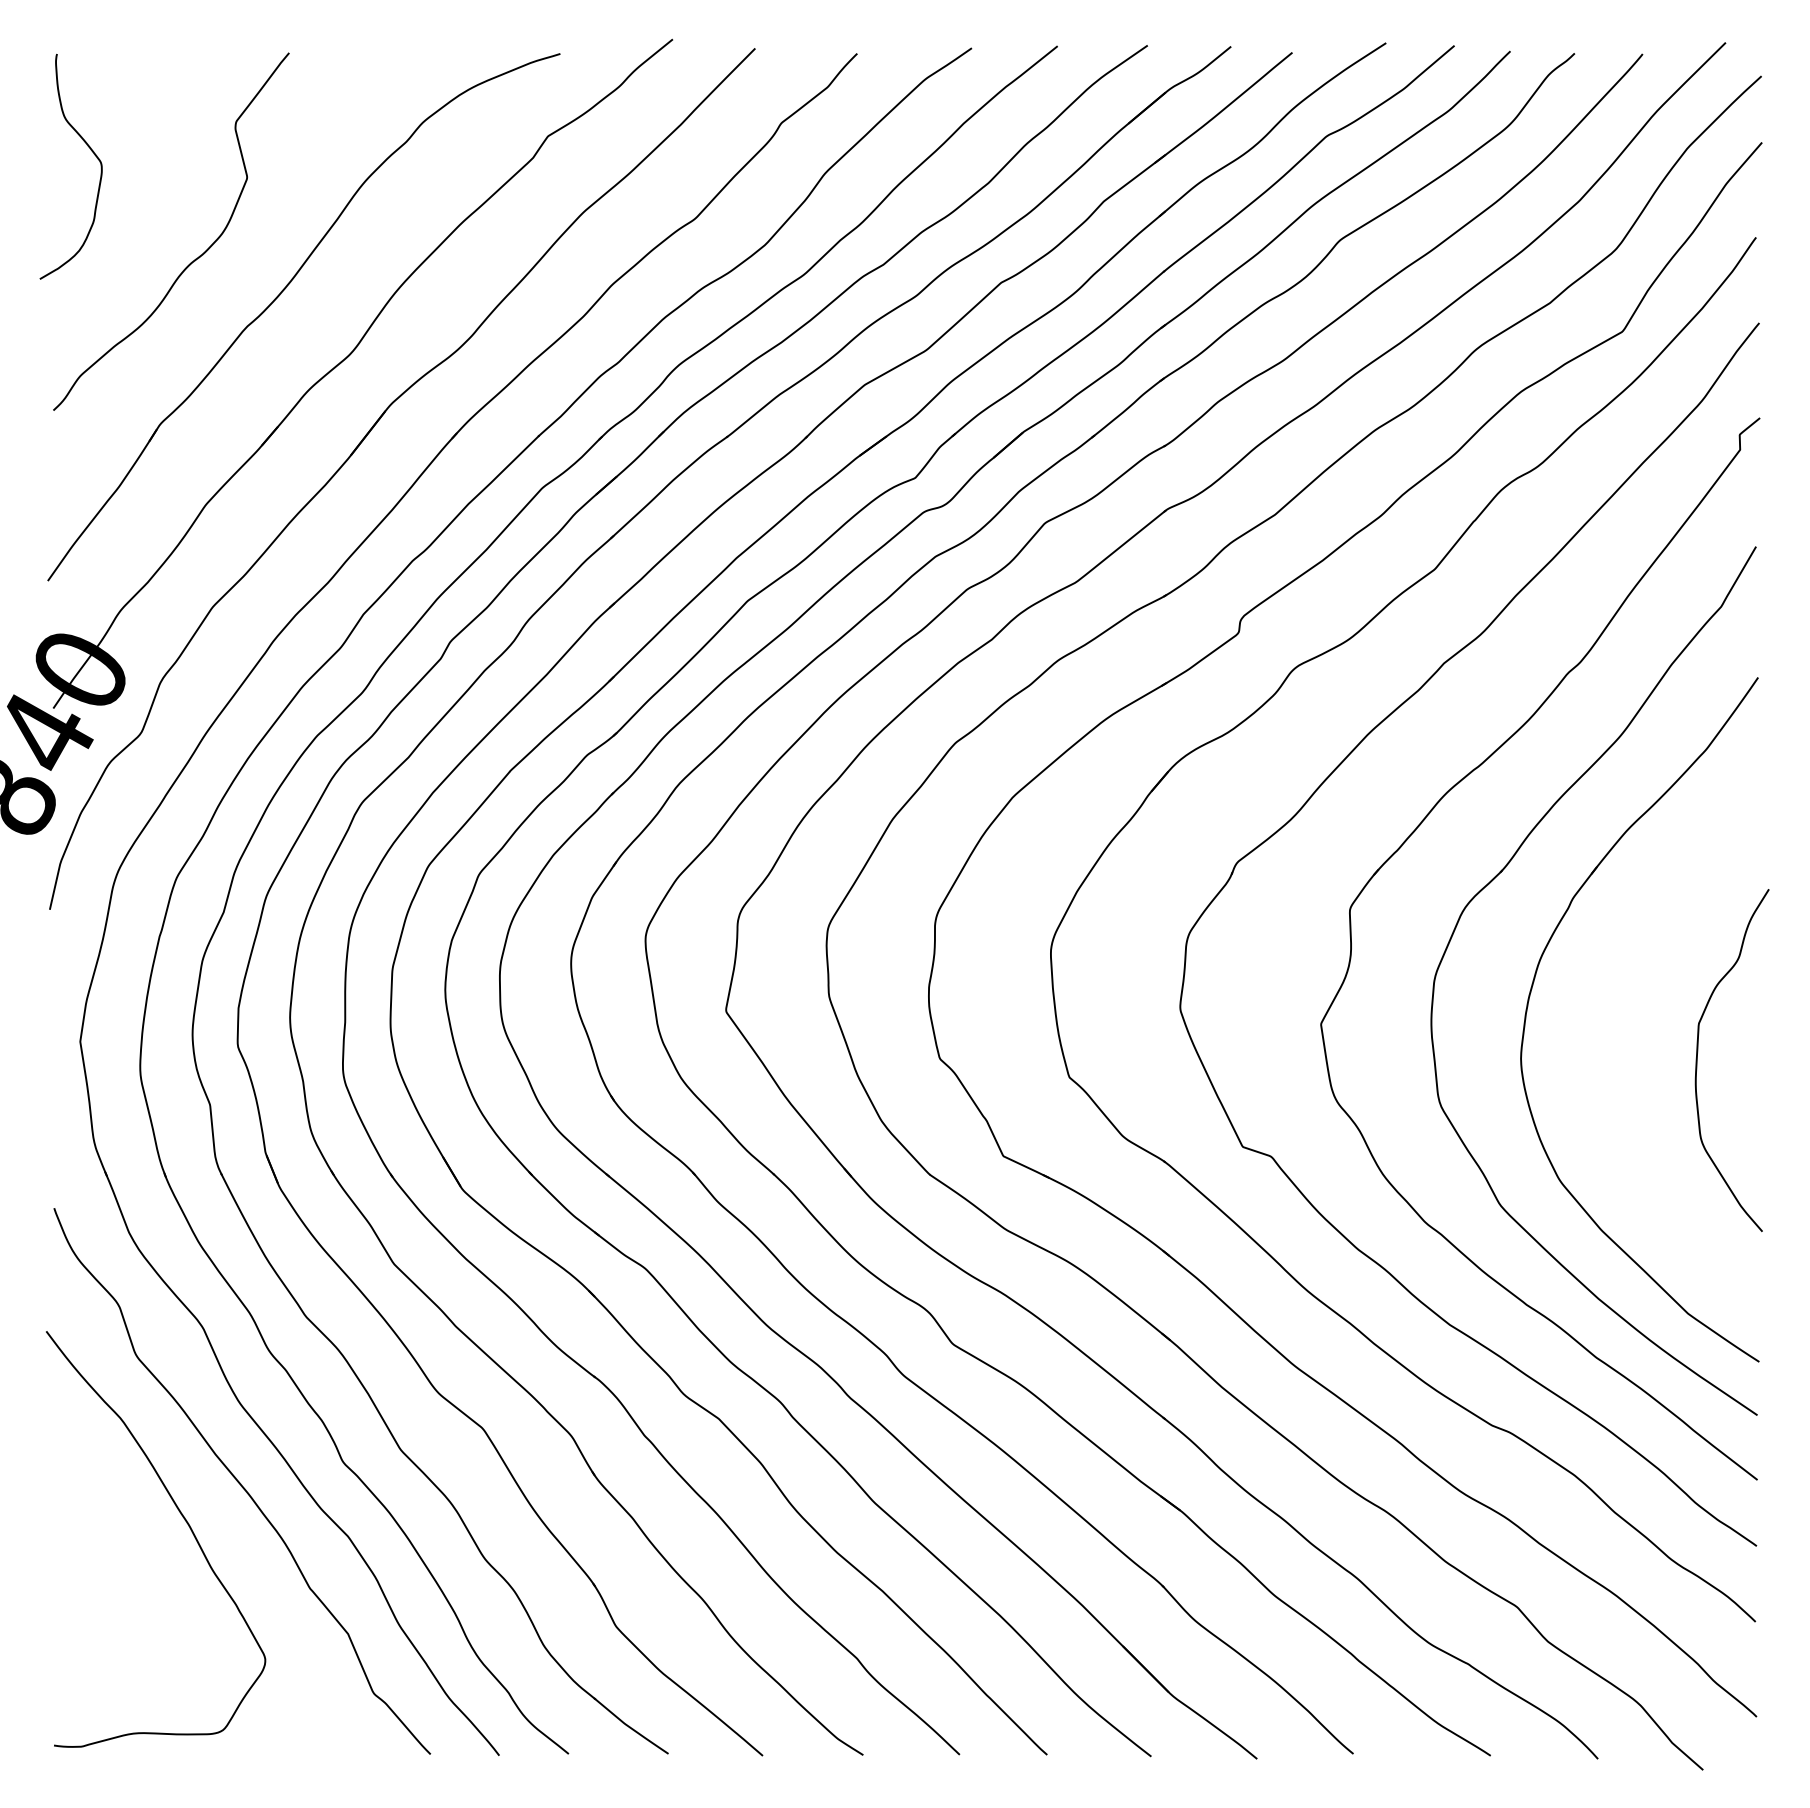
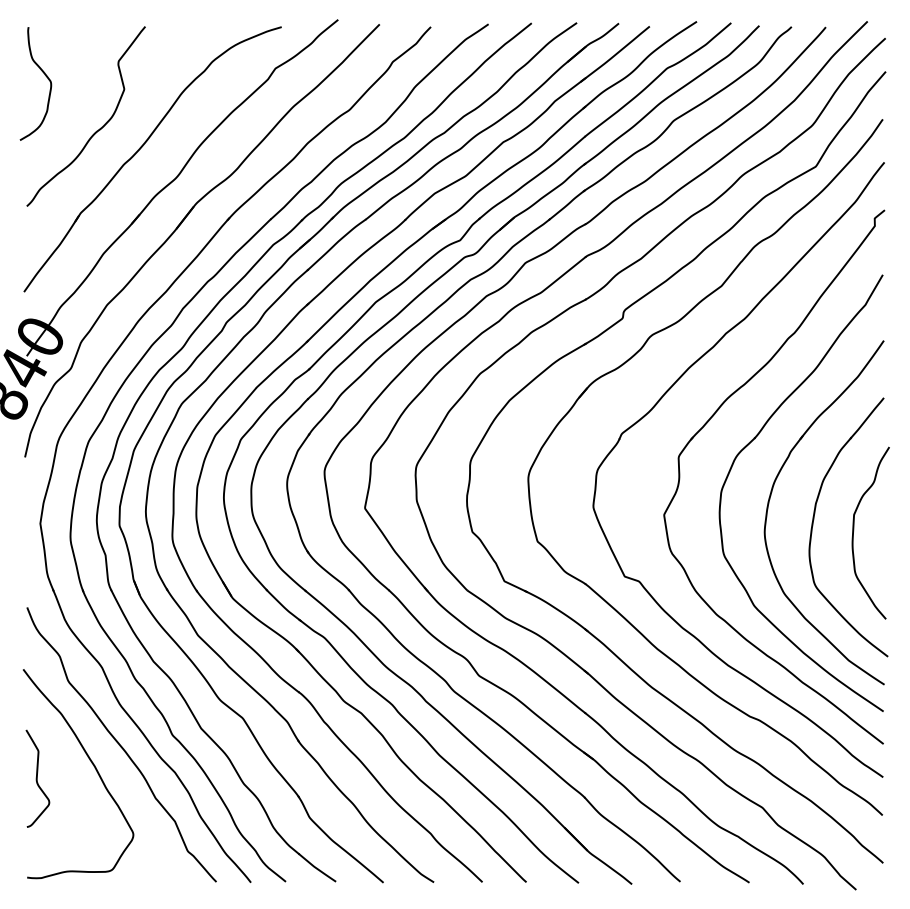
part: (1620, 1033) -> (814, 519), added
curve: (74, 1548) -> (37, 778), added

